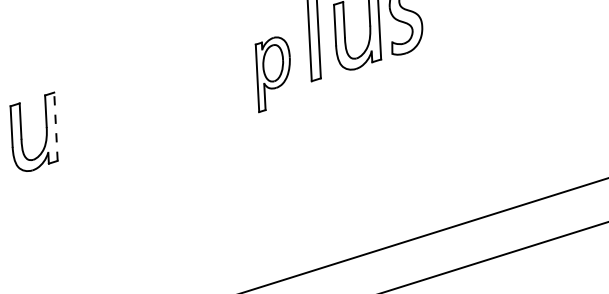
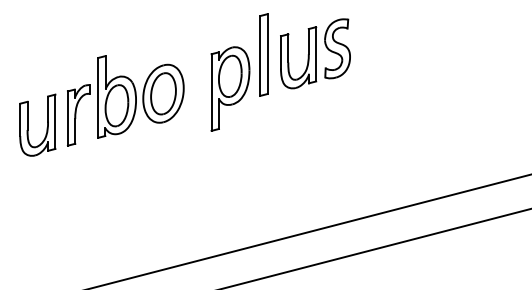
part: (273, 73) -> (230, 88), size x1.43
part: (142, 95) -> (125, 100), added
line: (56, 126) -> (55, 121), dashed -> solid

